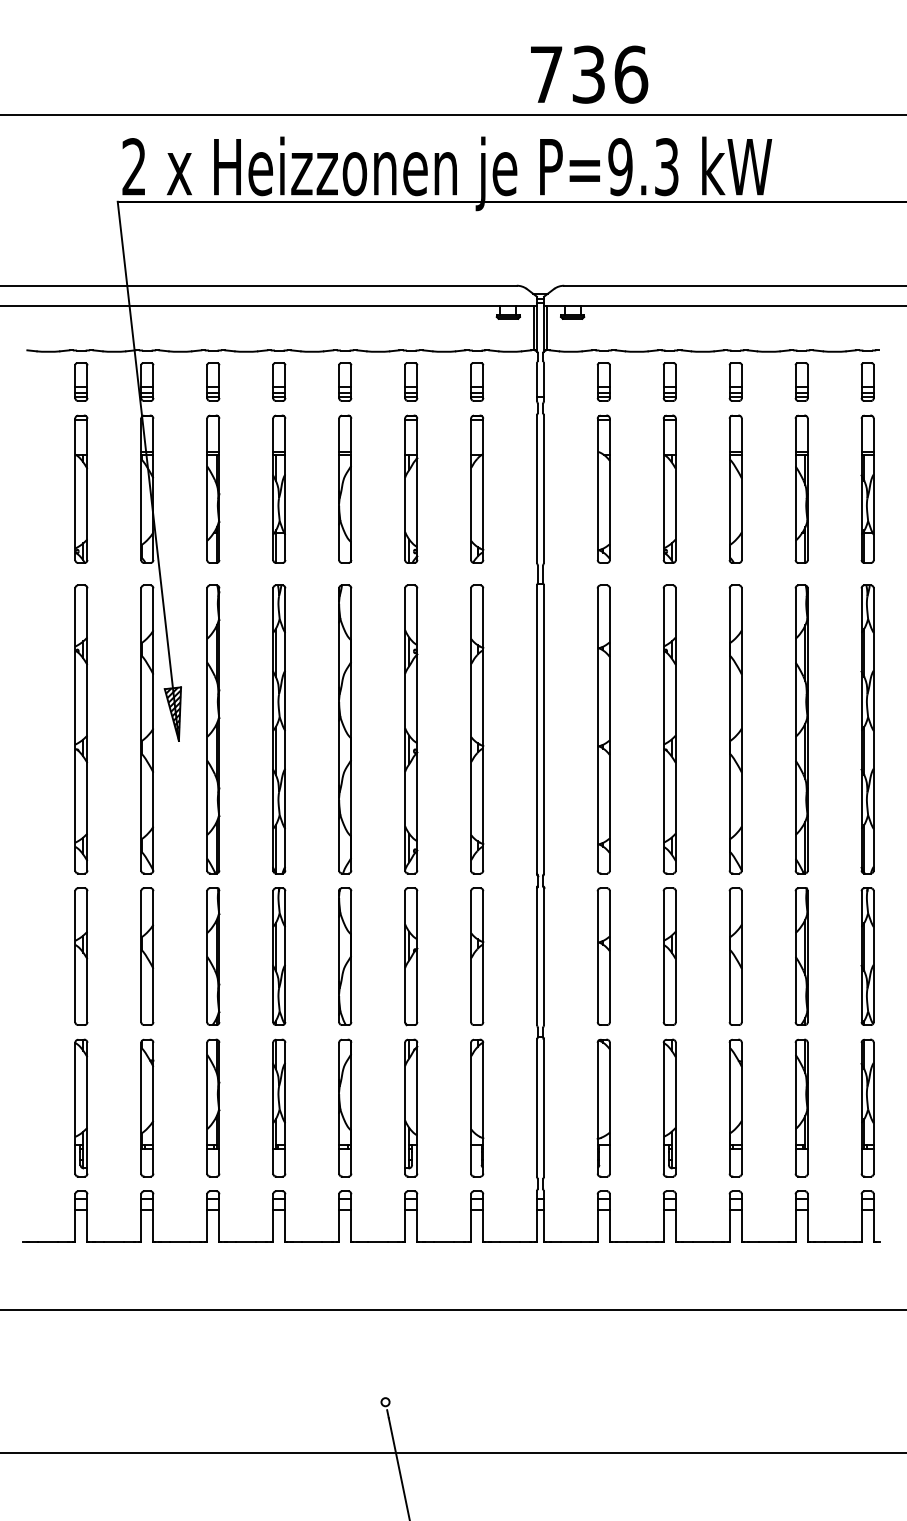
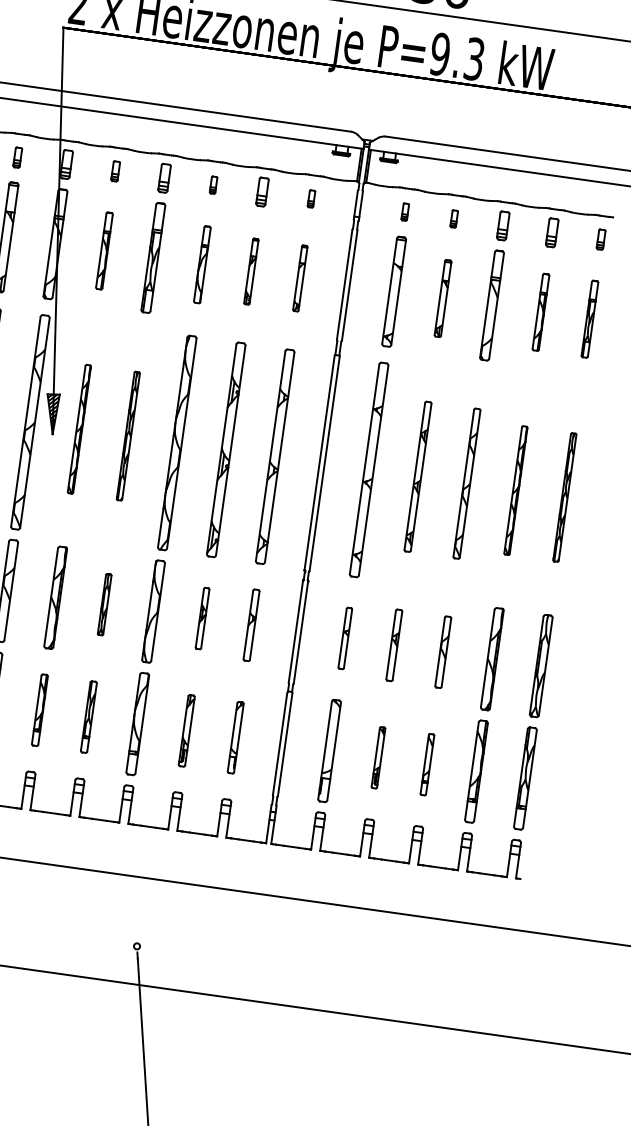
part: (81, 381) -> (17, 157), size x0.7
part: (213, 381) -> (115, 171), size x0.7
part: (345, 381) -> (213, 184), size x0.6
part: (477, 381) -> (311, 198), size x0.6
part: (603, 381) -> (405, 211), size x0.6
part: (669, 381) -> (454, 218), size x0.6
part: (867, 381) -> (601, 239), size x0.7
part: (213, 488) -> (104, 250), size x0.7
part: (345, 488) -> (202, 264), size x0.7
part: (411, 488) -> (251, 271), size x0.6
part: (477, 488) -> (300, 278), size x0.6
part: (669, 488) -> (442, 298), size x0.7
part: (801, 488) -> (540, 311), size x0.7
part: (867, 488) -> (589, 318), size x0.7
part: (213, 729) -> (79, 429), size x0.6
part: (279, 729) -> (128, 436), size x0.6
part: (669, 729) -> (417, 476), size x0.7
part: (735, 729) -> (466, 483), size x0.7
part: (801, 729) -> (515, 490), size x0.6
part: (867, 729) -> (564, 497), size x0.6
part: (279, 956) -> (104, 604), size x0.6
part: (411, 956) -> (202, 618), size x0.6
part: (477, 956) -> (251, 625), size x0.7
part: (603, 956) -> (345, 638), size x0.6
part: (669, 956) -> (394, 645), size x0.7
part: (735, 956) -> (443, 652), size x0.7
part: (213, 1107) -> (40, 709), size x0.7
part: (279, 1107) -> (89, 716), size x0.7
part: (411, 1107) -> (187, 730), size x0.7
part: (477, 1107) -> (235, 737), size x0.7
part: (669, 1107) -> (378, 757), size x0.6
part: (735, 1107) -> (427, 764), size x0.6

